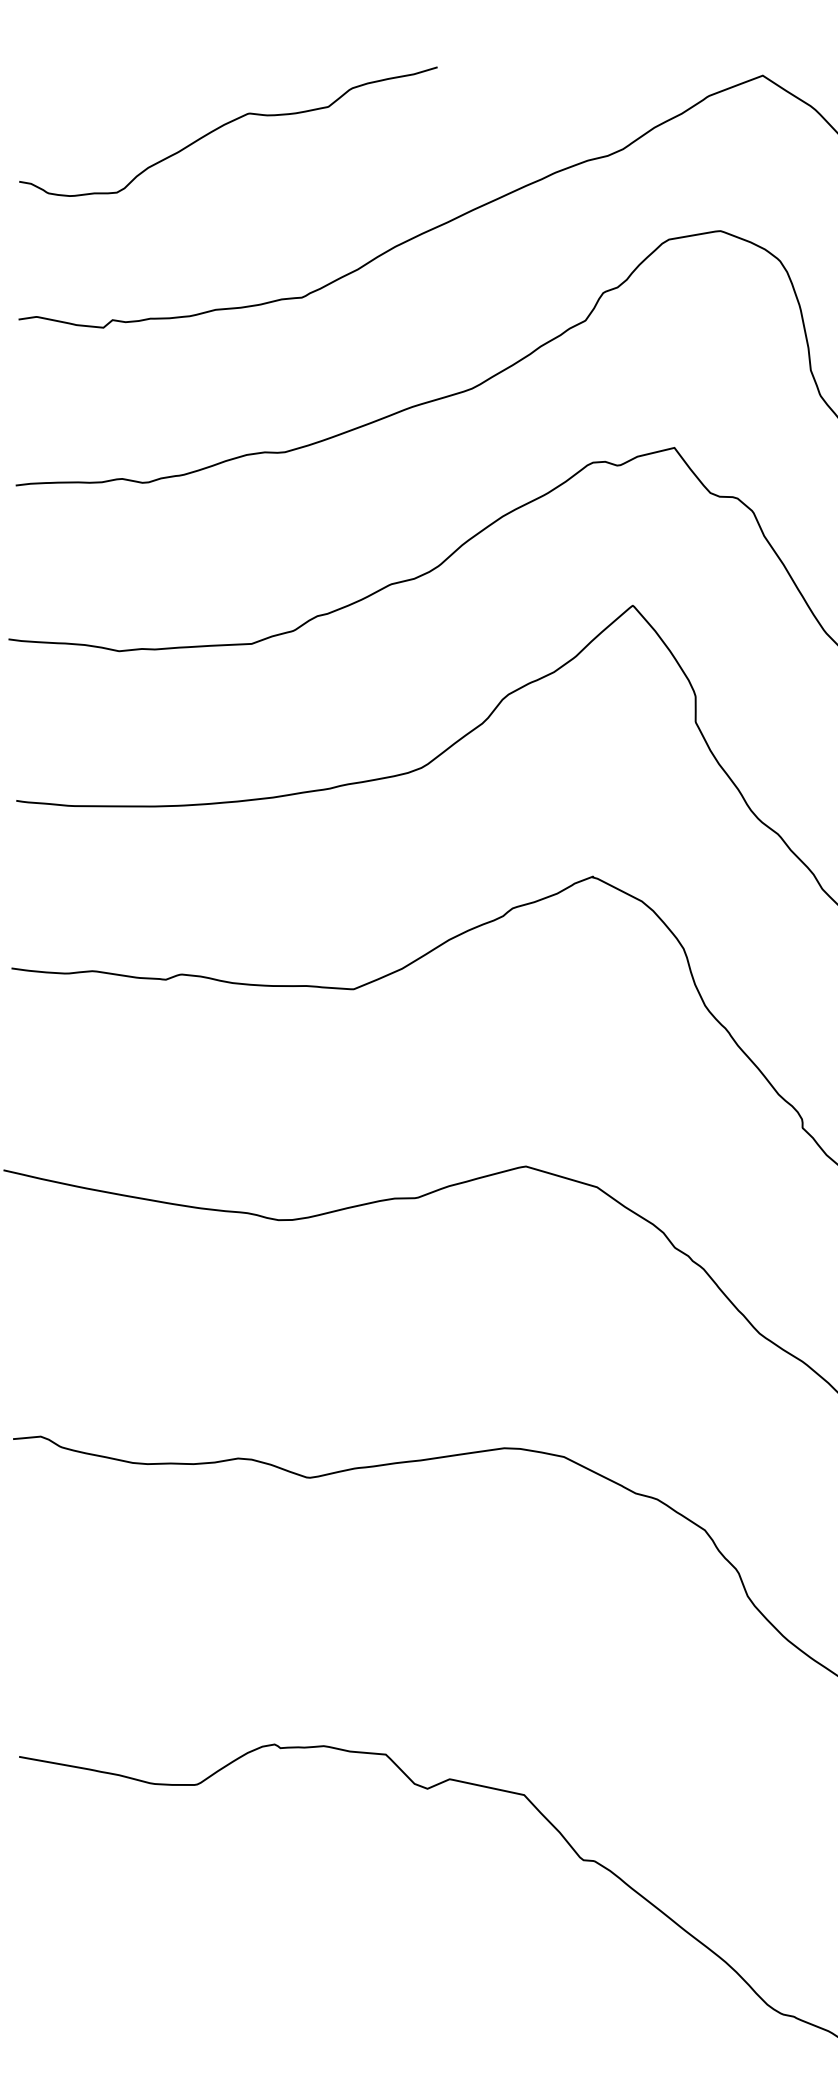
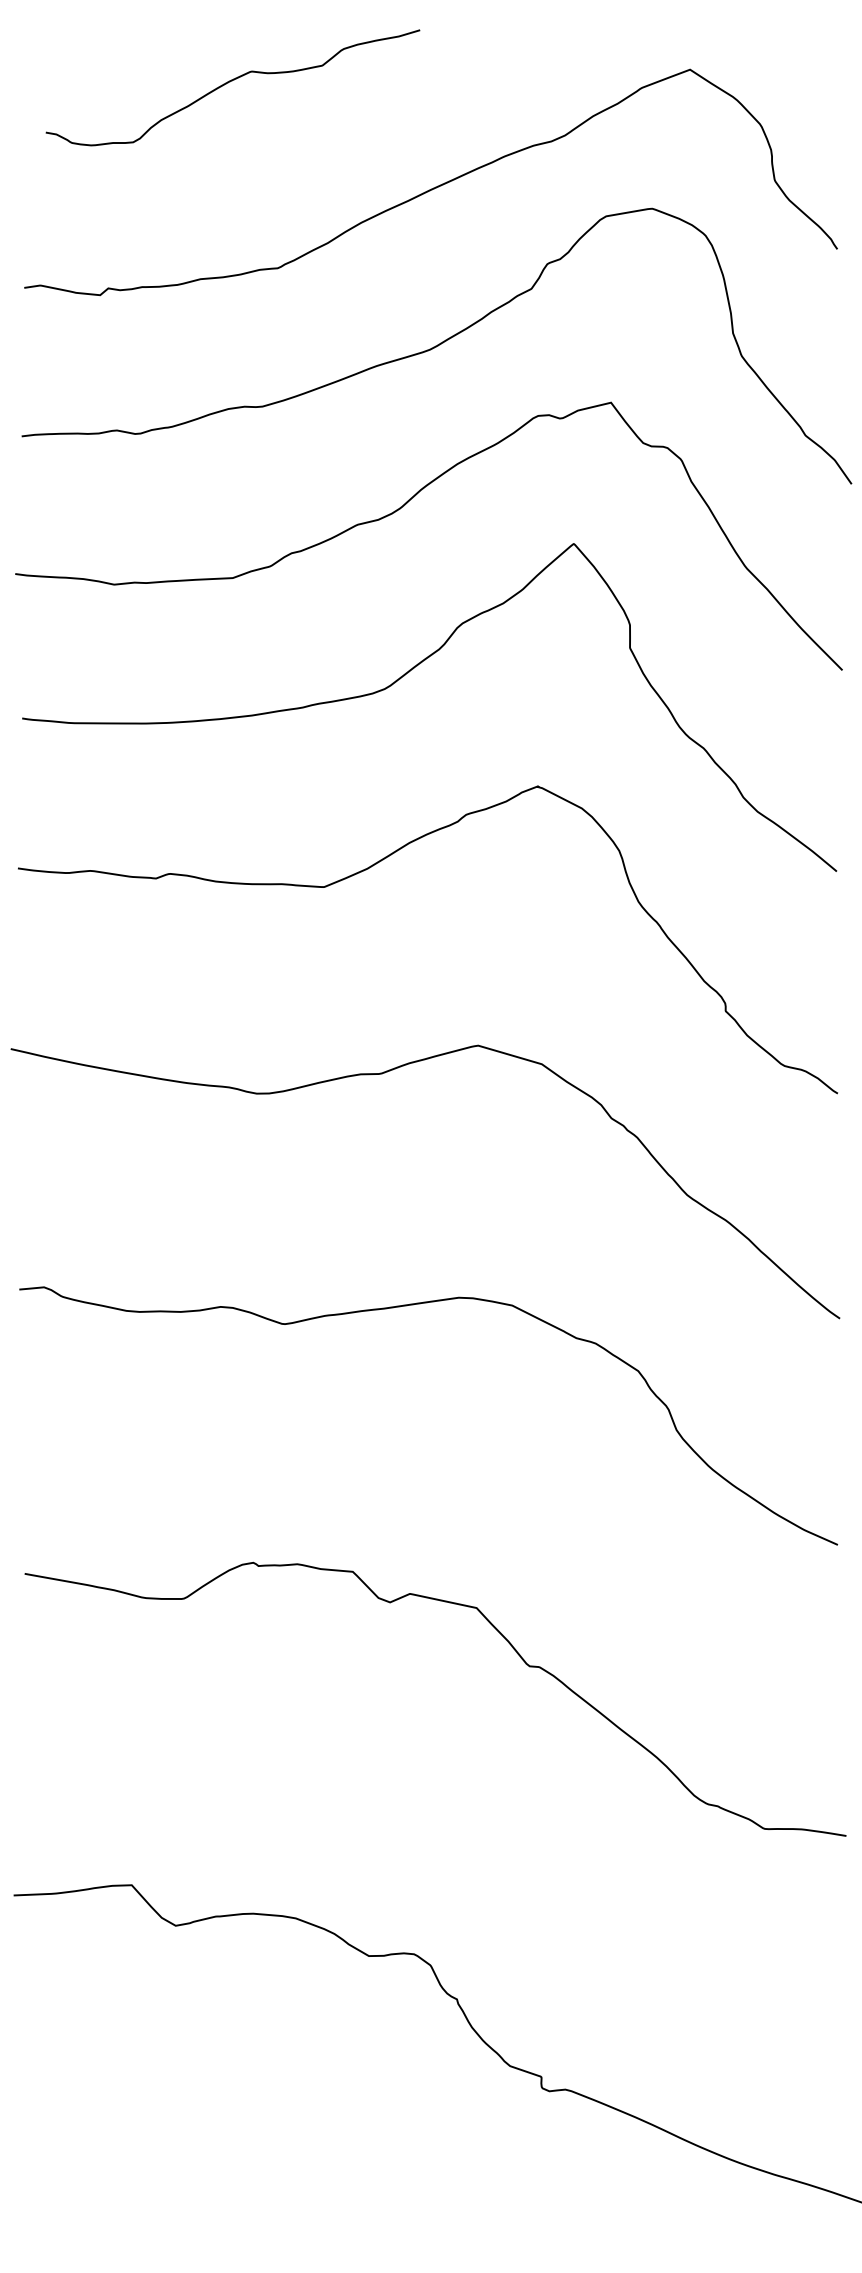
curve: (225, 125) -> (230, 82), moved

